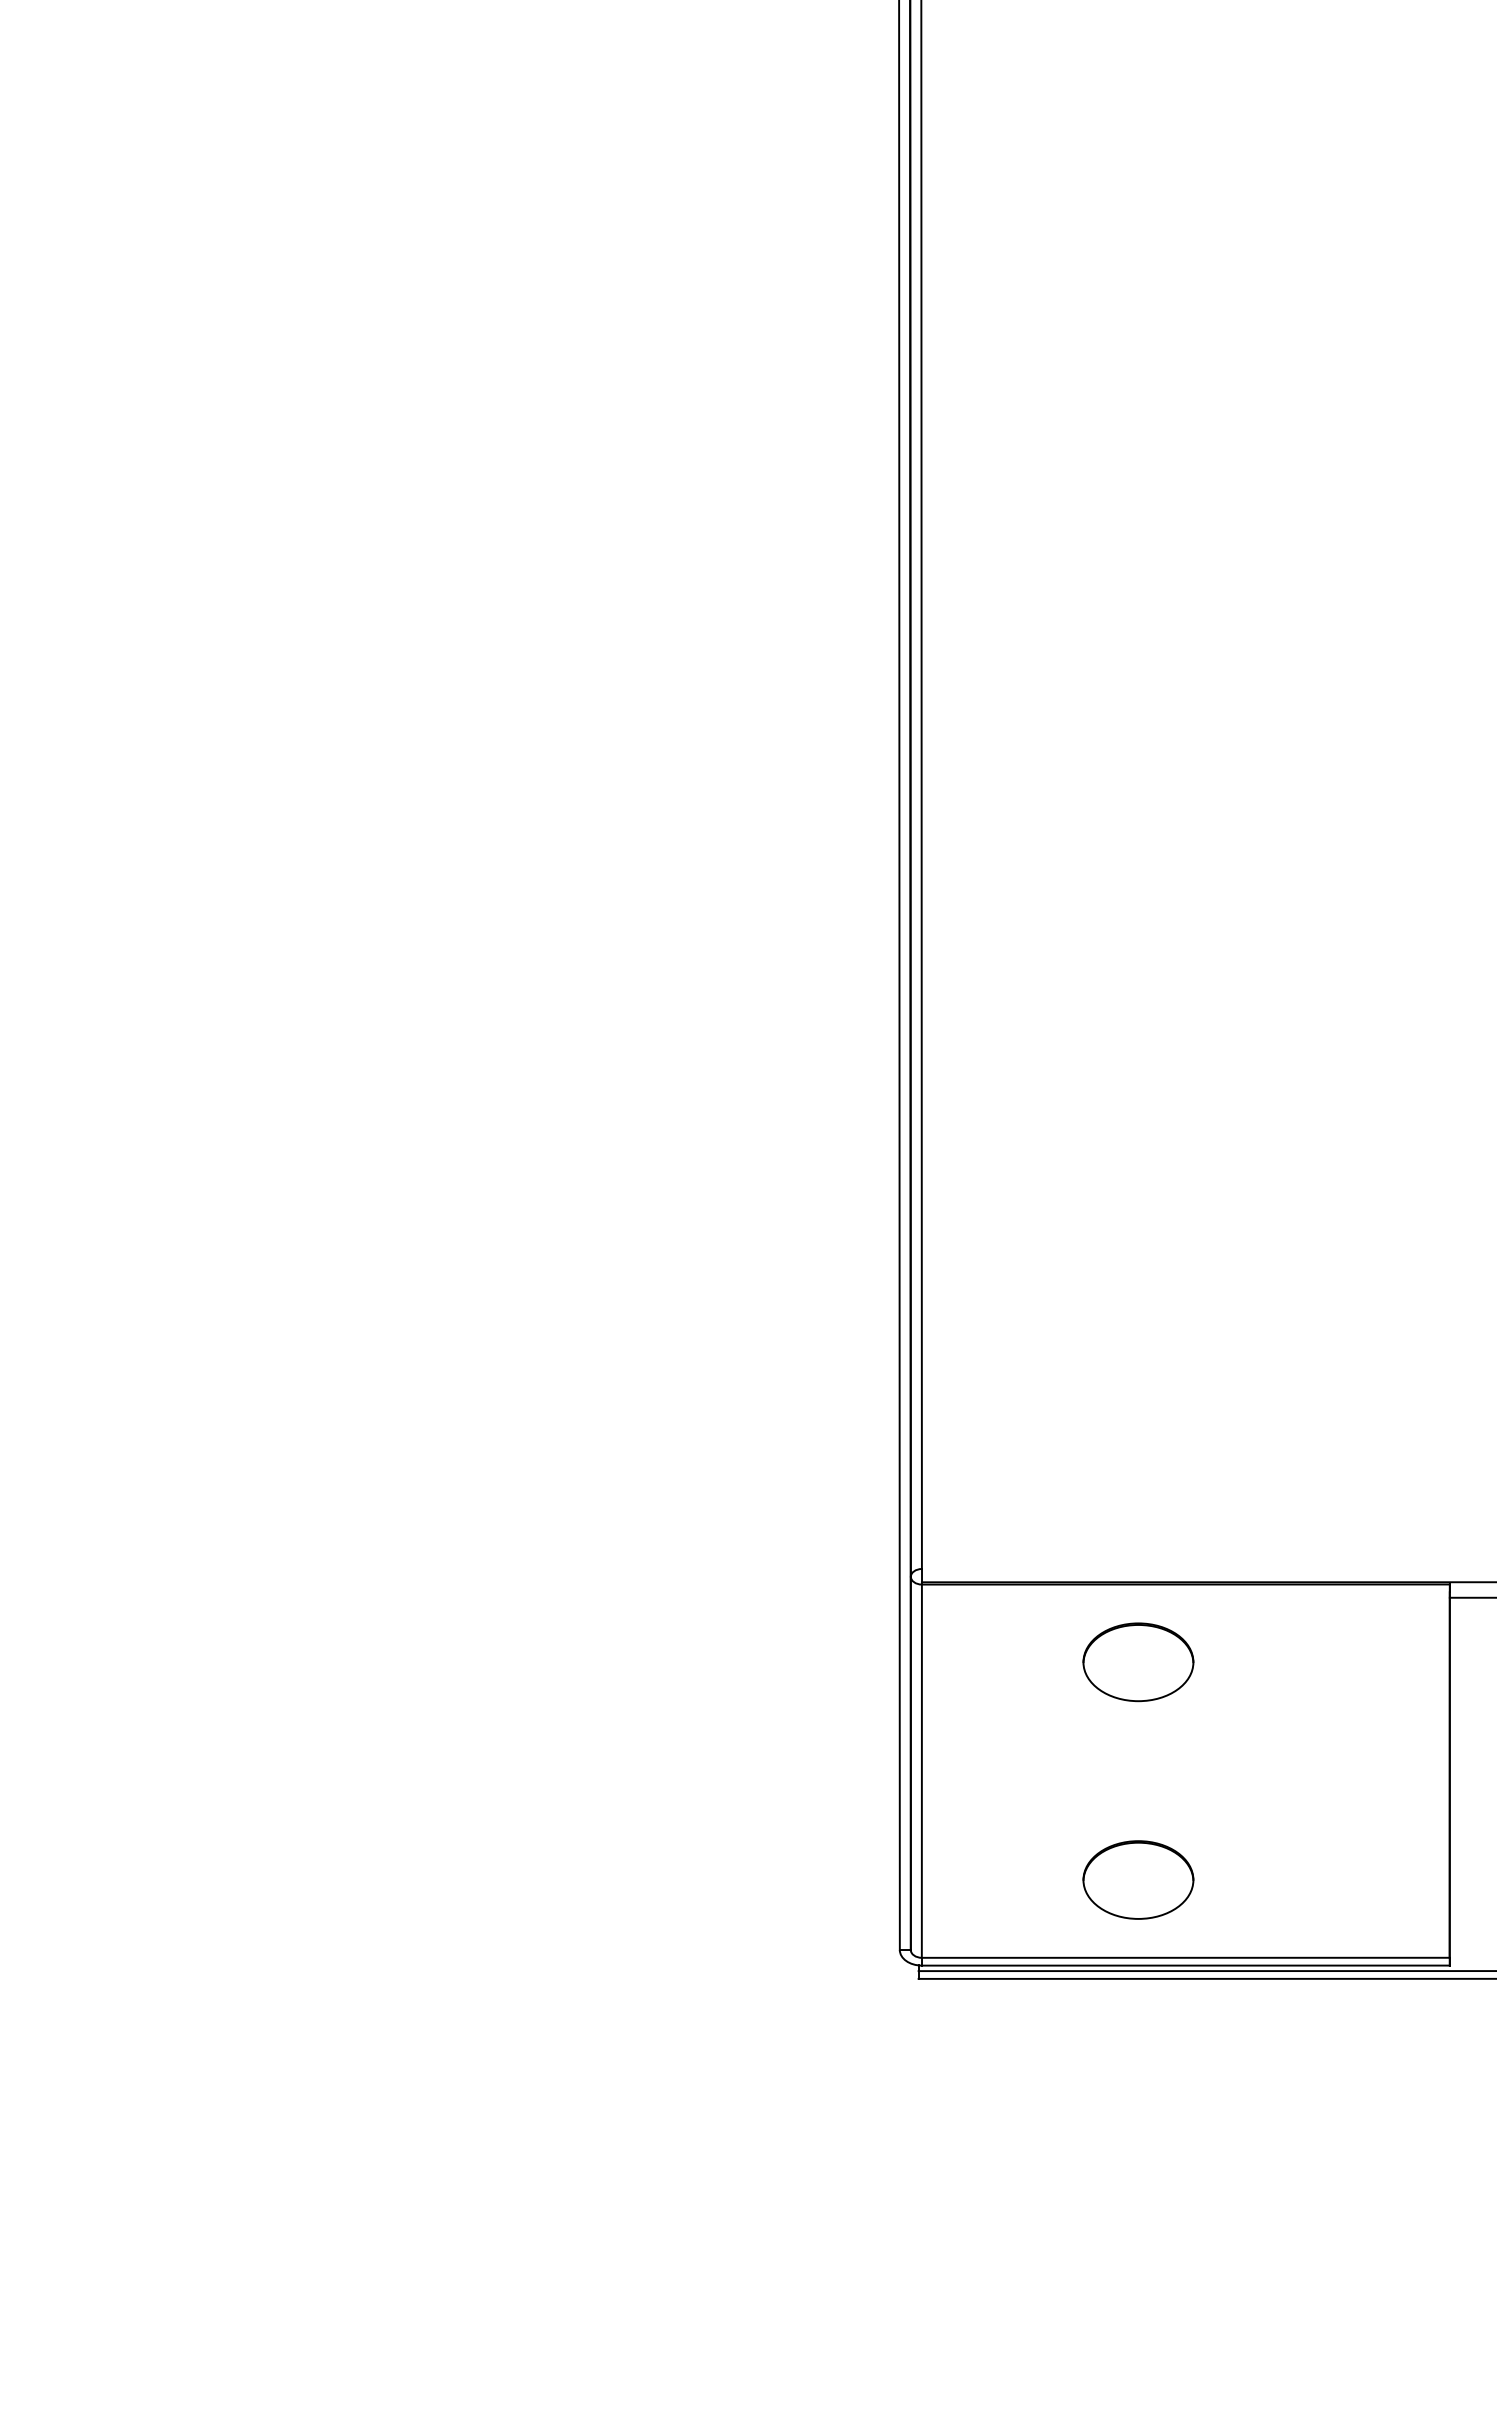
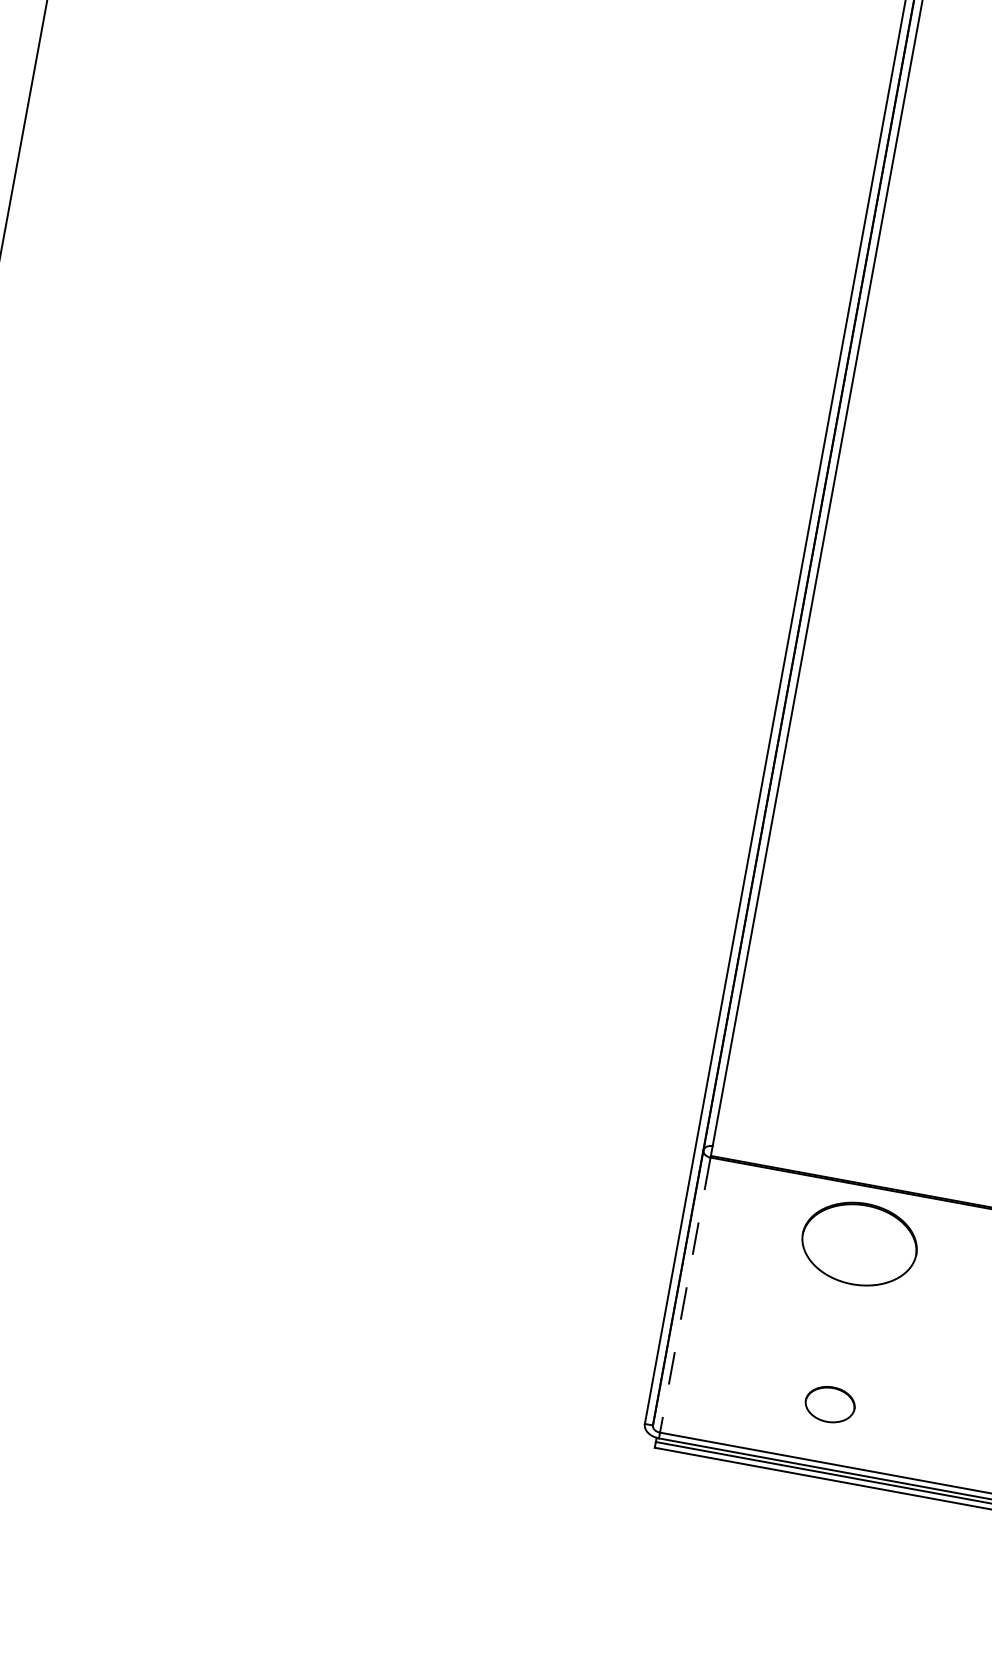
part: (1138, 1662) -> (859, 1244), size x1.4
line: (921, 1771) -> (684, 1295), solid -> dashed
part: (1138, 1879) -> (830, 1404), size x0.6

